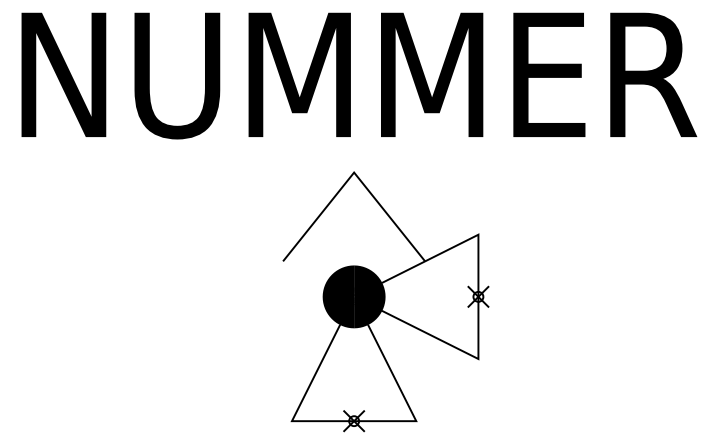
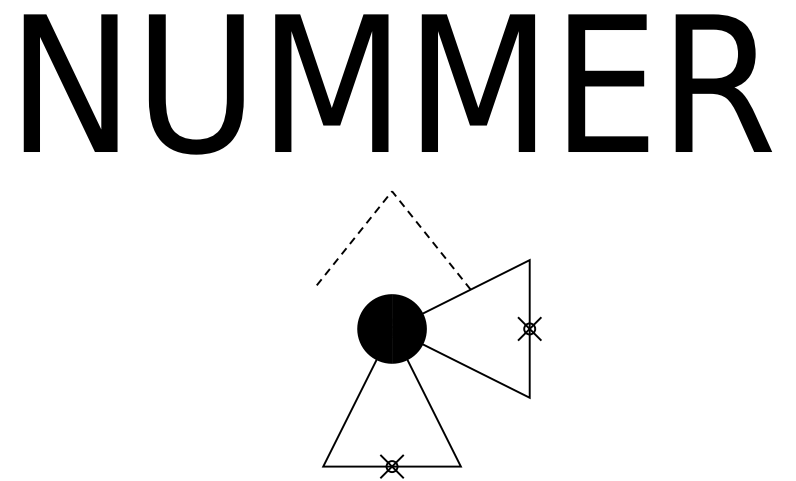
line: (354, 172) -> (392, 191), solid -> dashed

